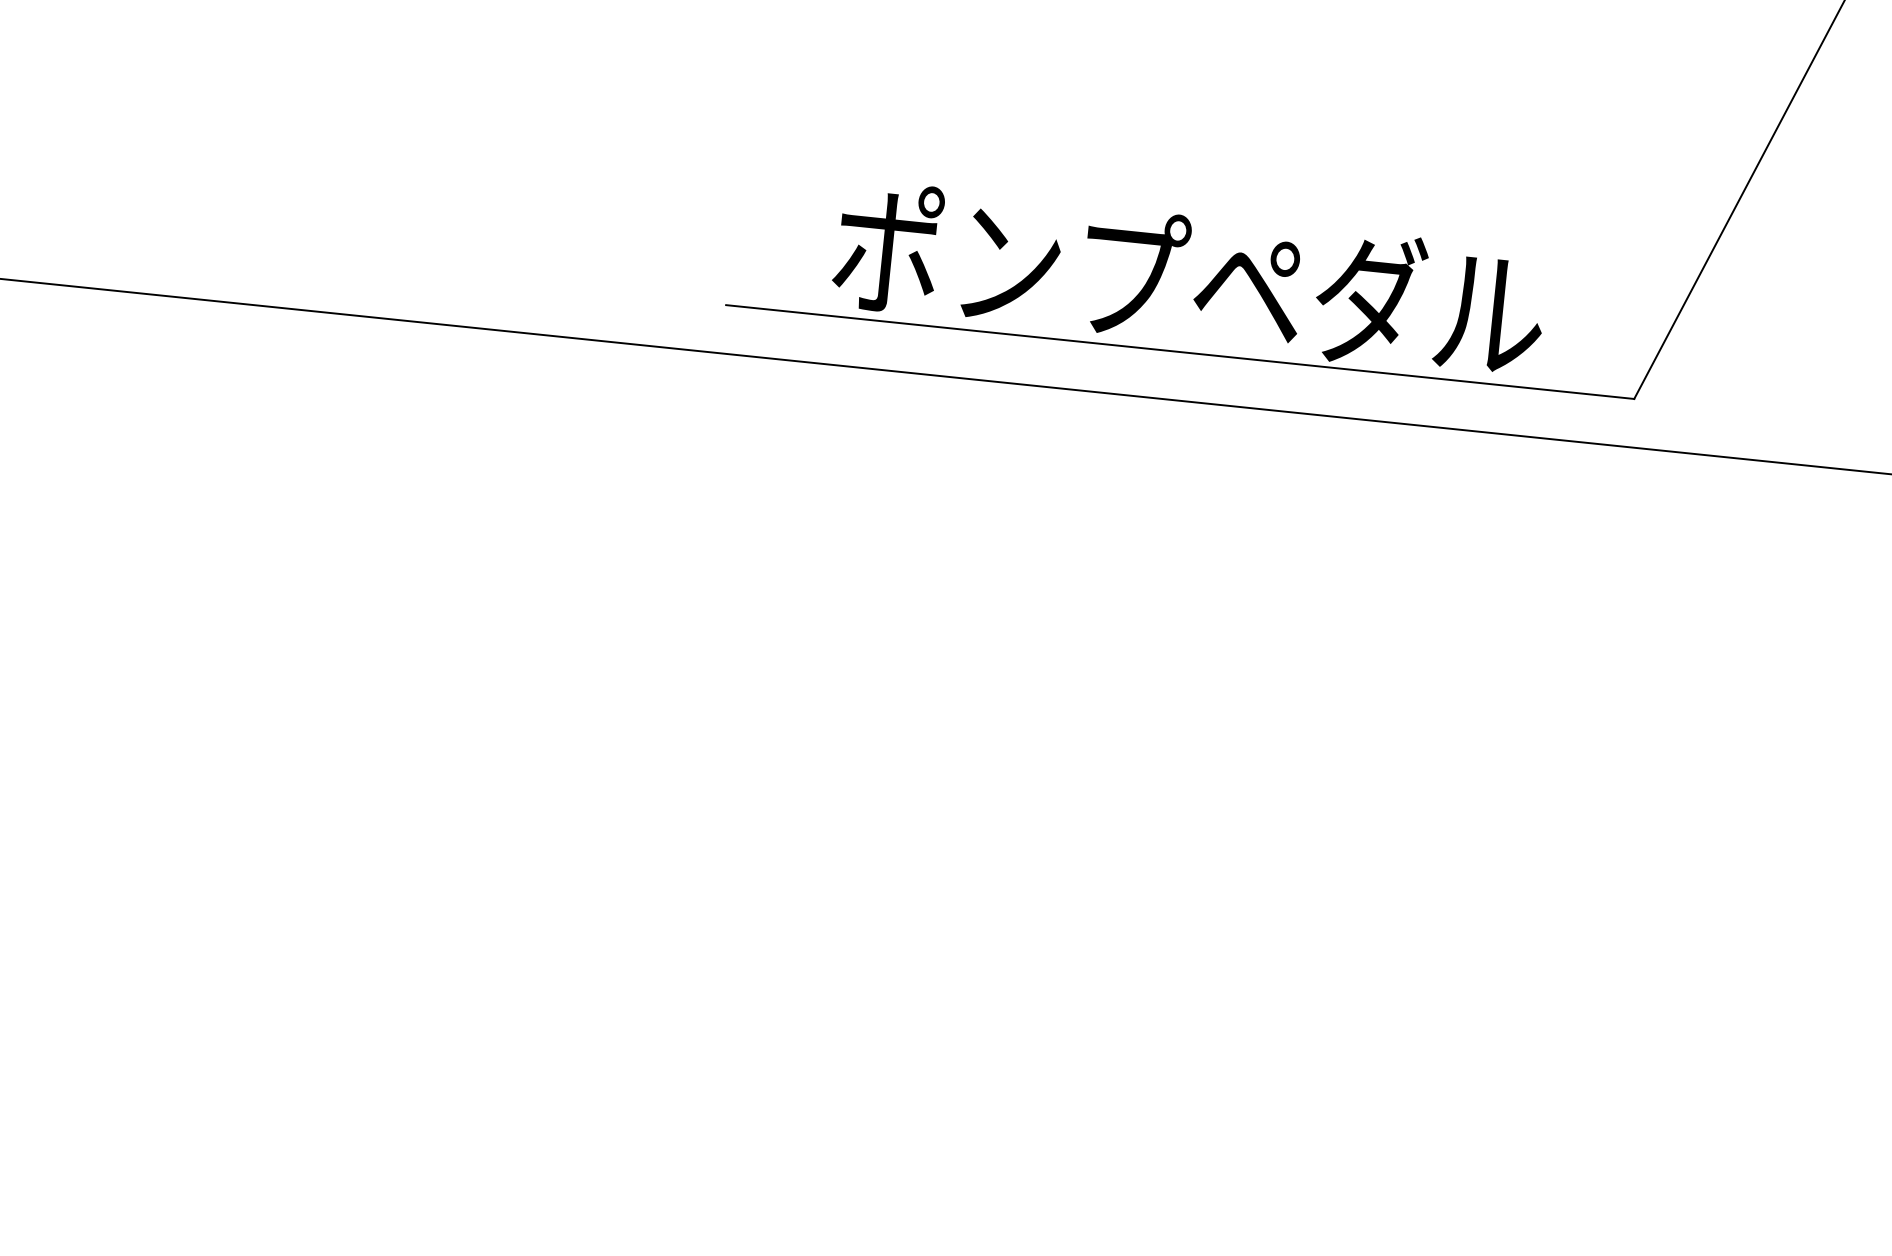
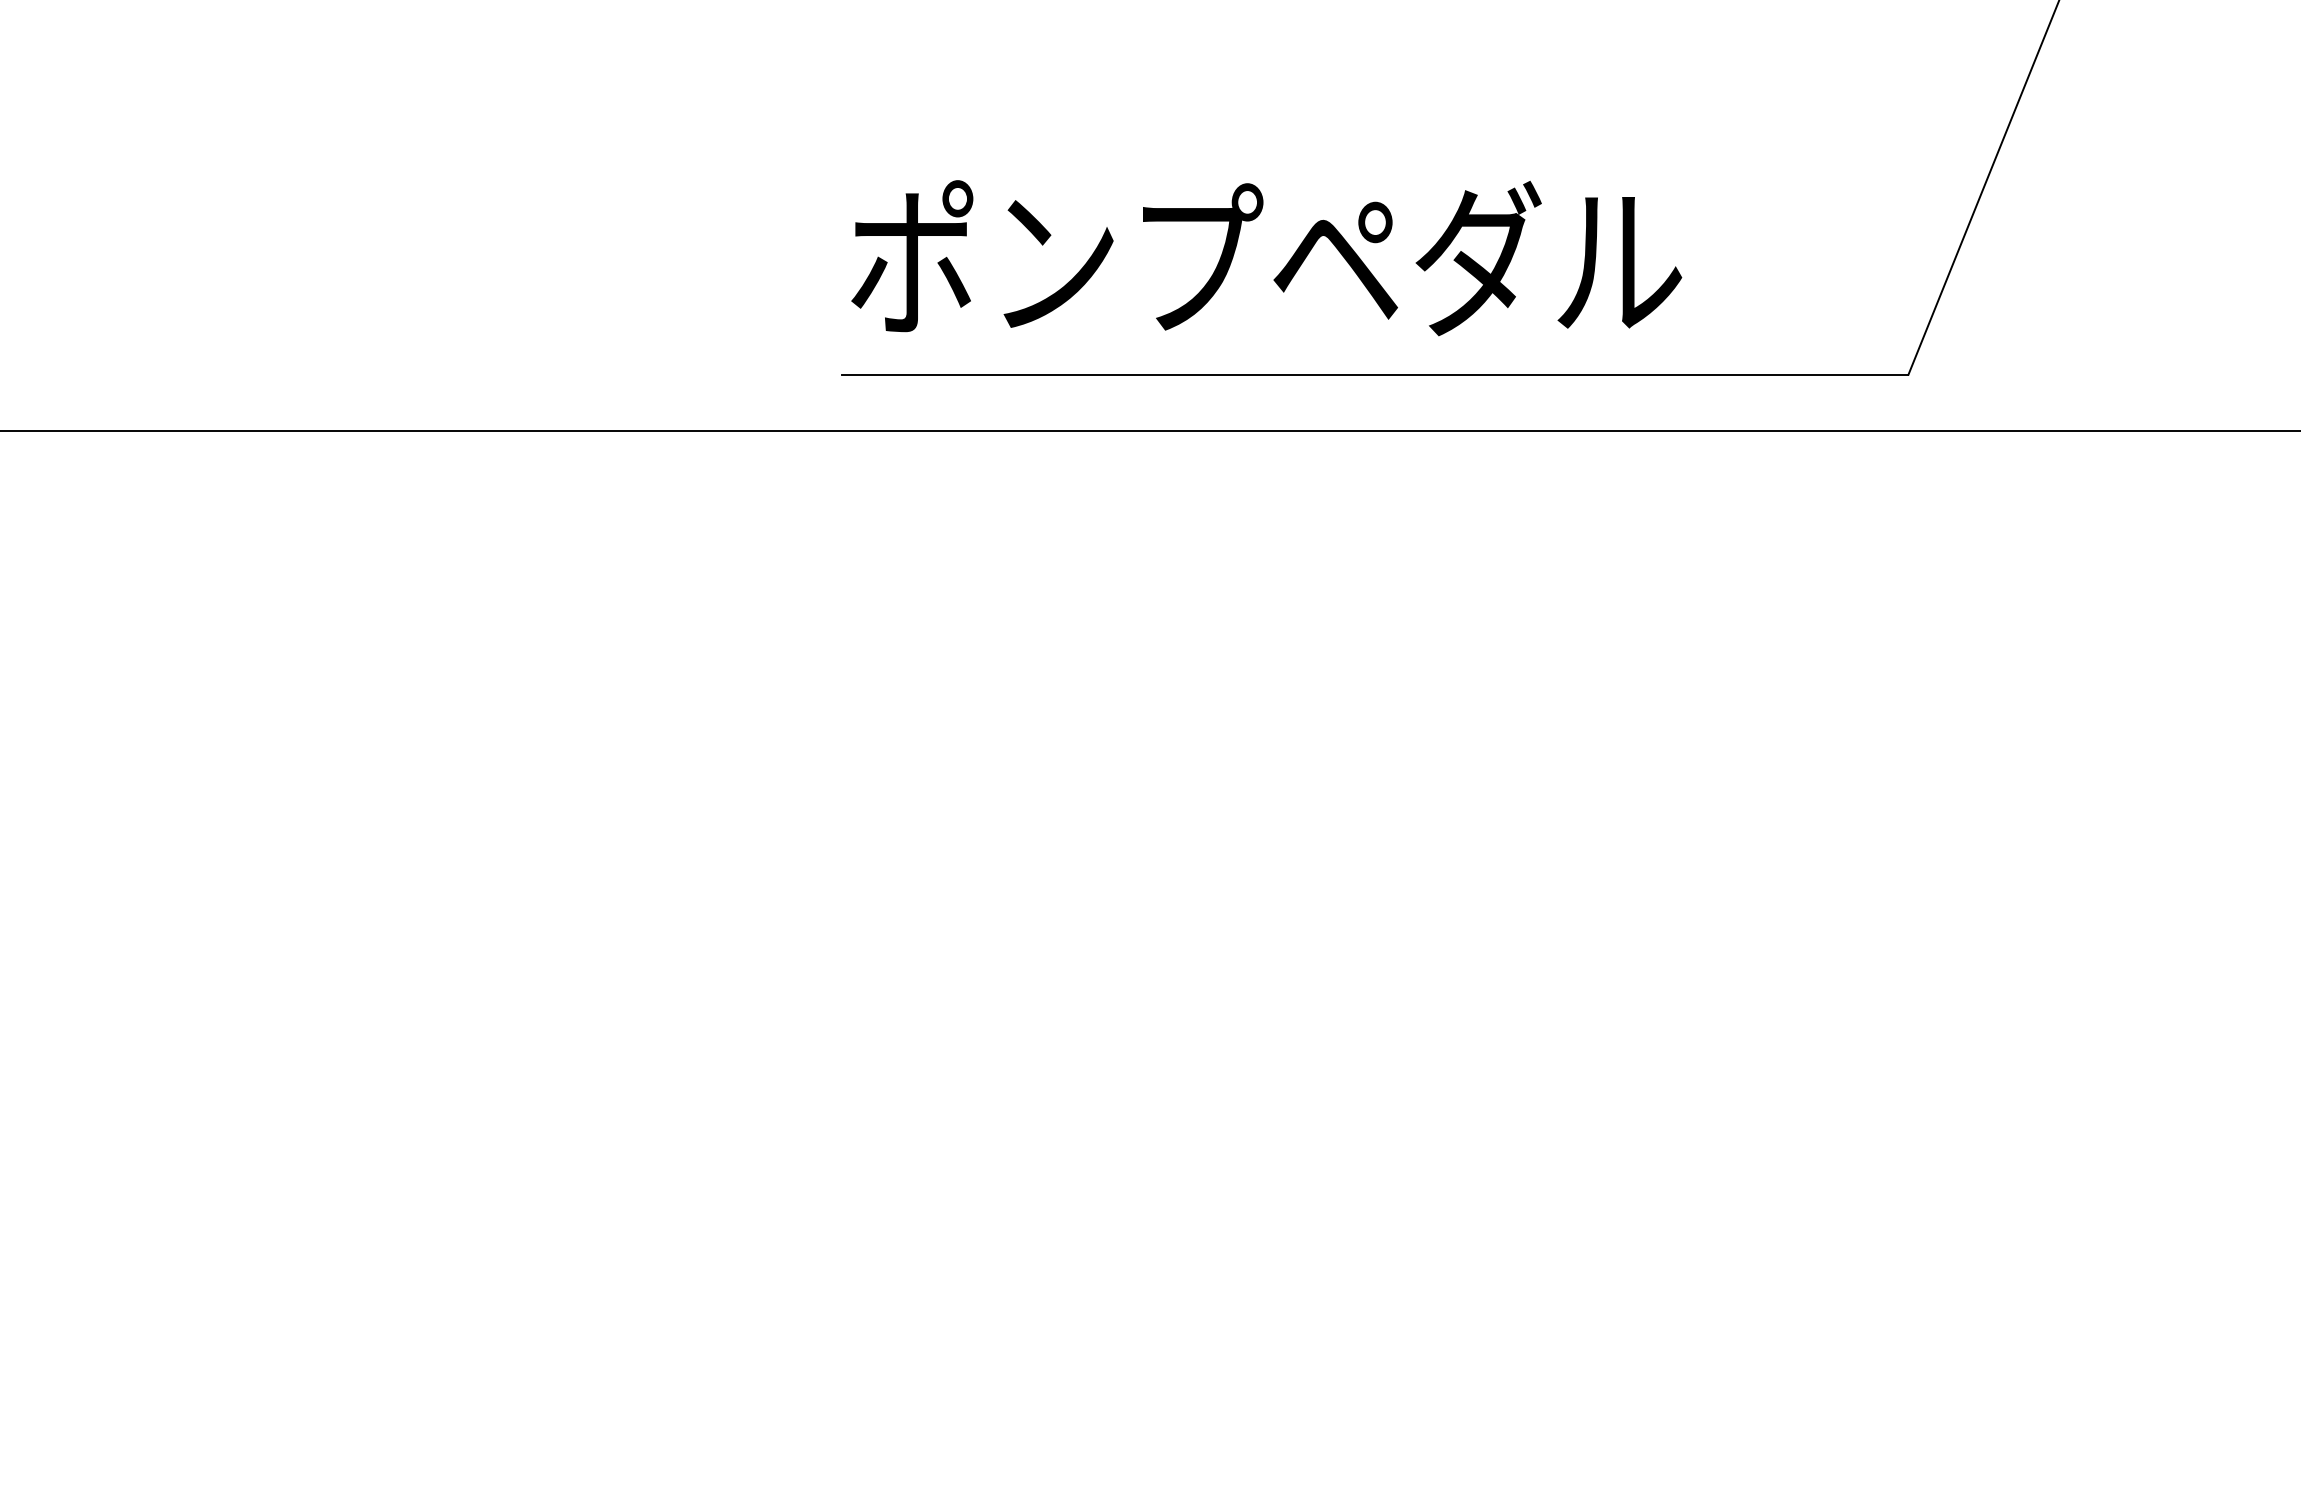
text: (1189, 280) -> (1266, 258), moved

